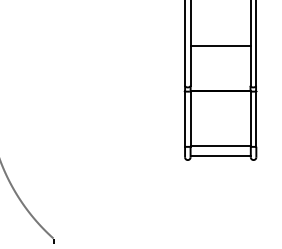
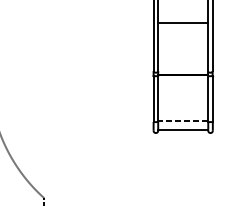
line: (220, 46) -> (183, 23), moved
line: (220, 145) -> (183, 120), solid -> dashed

